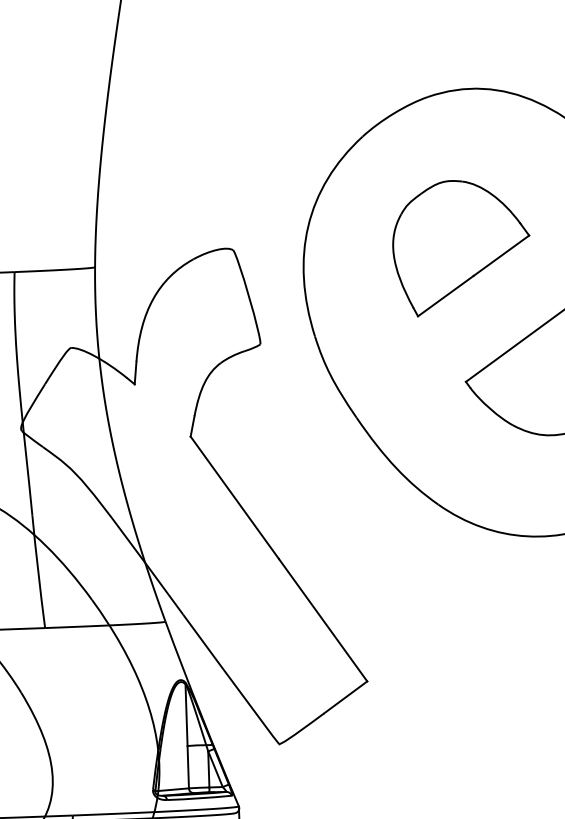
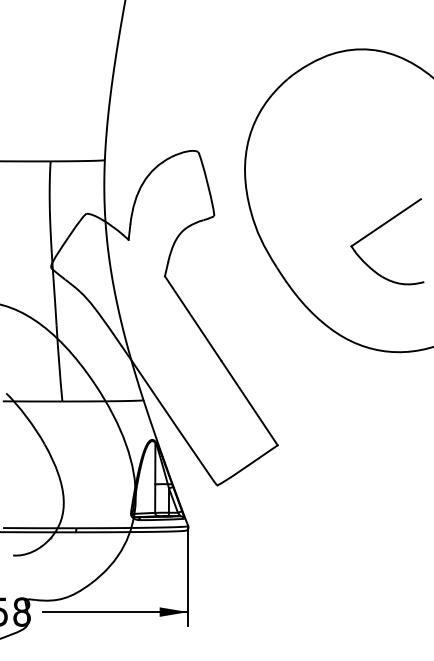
part: (461, 248) -> (351, 156), removed

